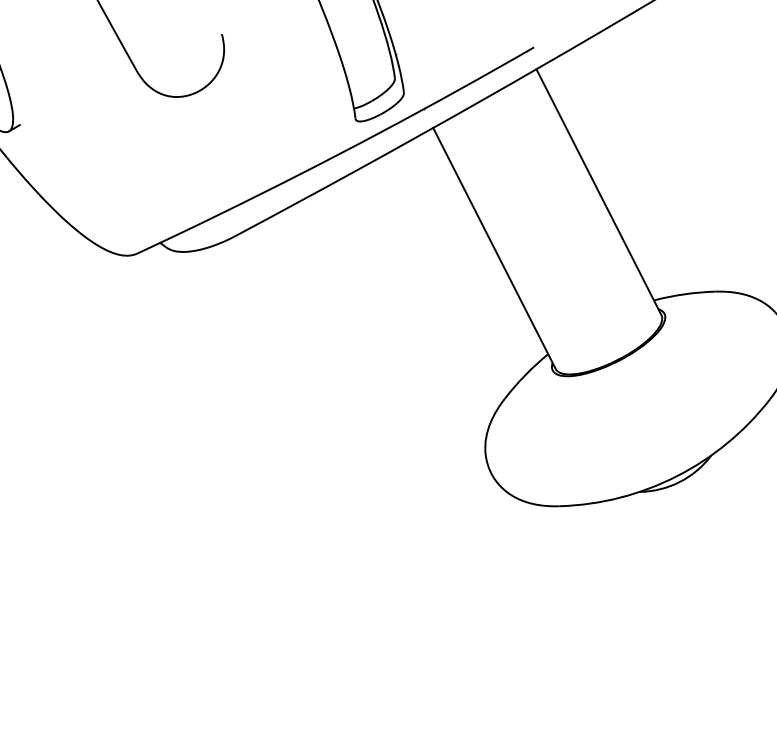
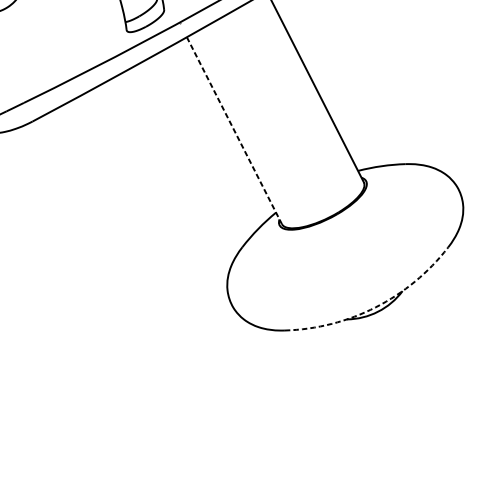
line: (494, 248) -> (234, 130), solid -> dashed
arc: (676, 476) -> (375, 307), solid -> dashed

